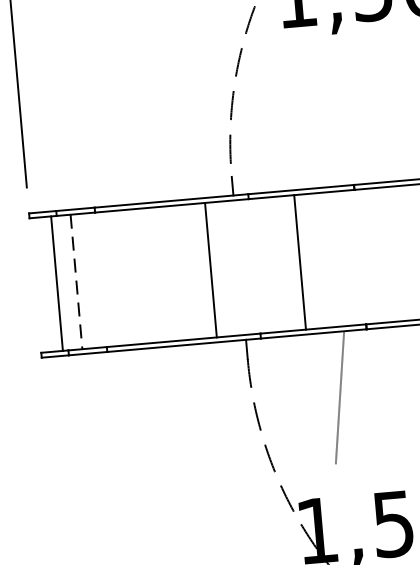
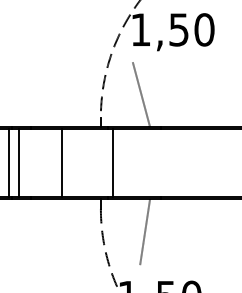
line: (308, 123) -> (141, 94), added
line: (300, 261) -> (113, 162), moved
line: (210, 268) -> (62, 162), moved
line: (77, 282) -> (19, 163), dashed -> solid

